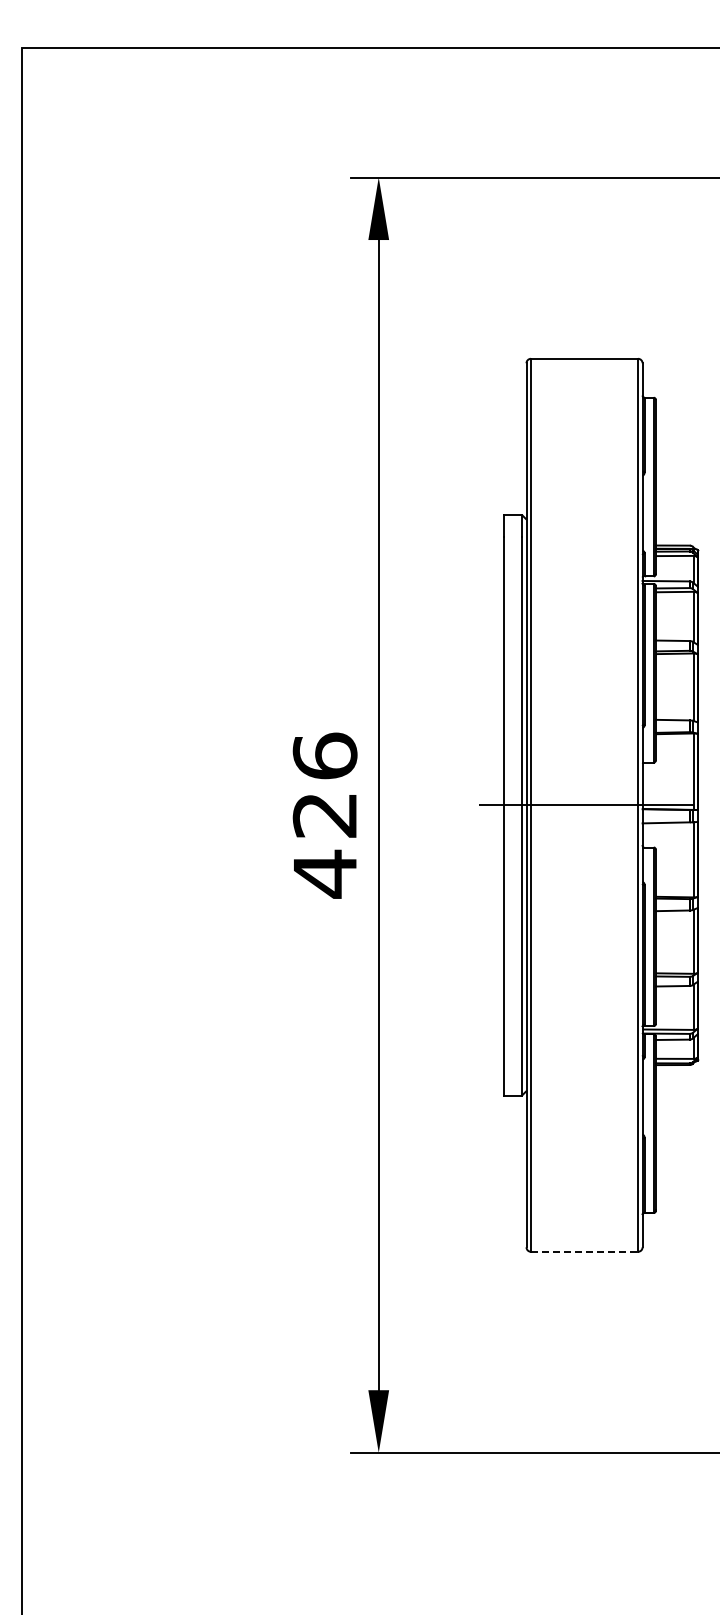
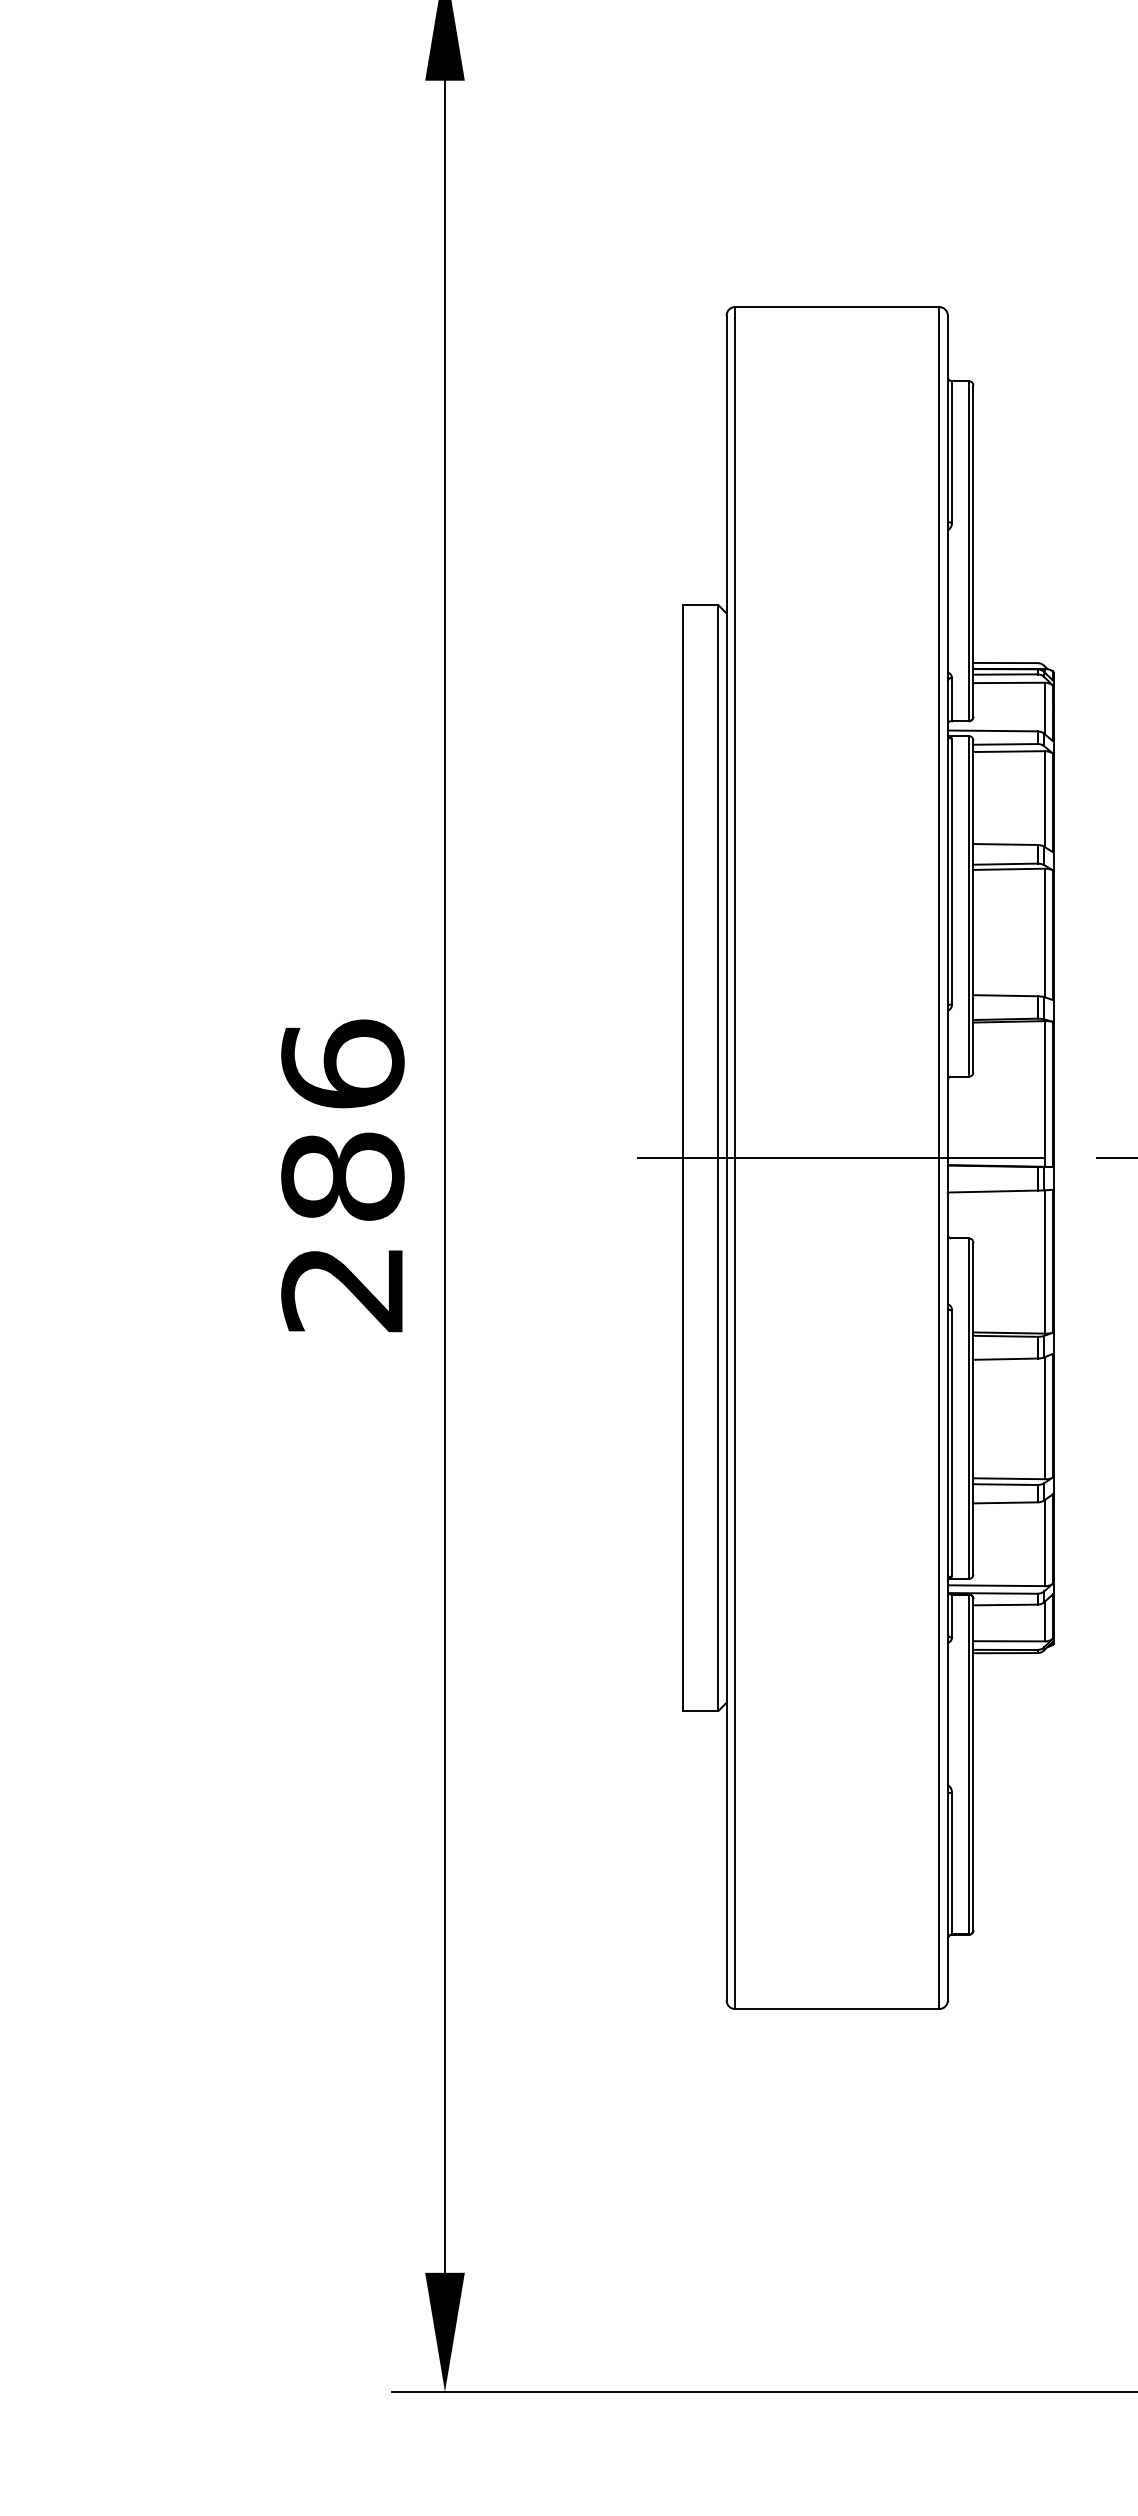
text: (324, 845) -> (341, 1234), 426 -> 286
line: (584, 1251) -> (837, 2008), dashed -> solid

